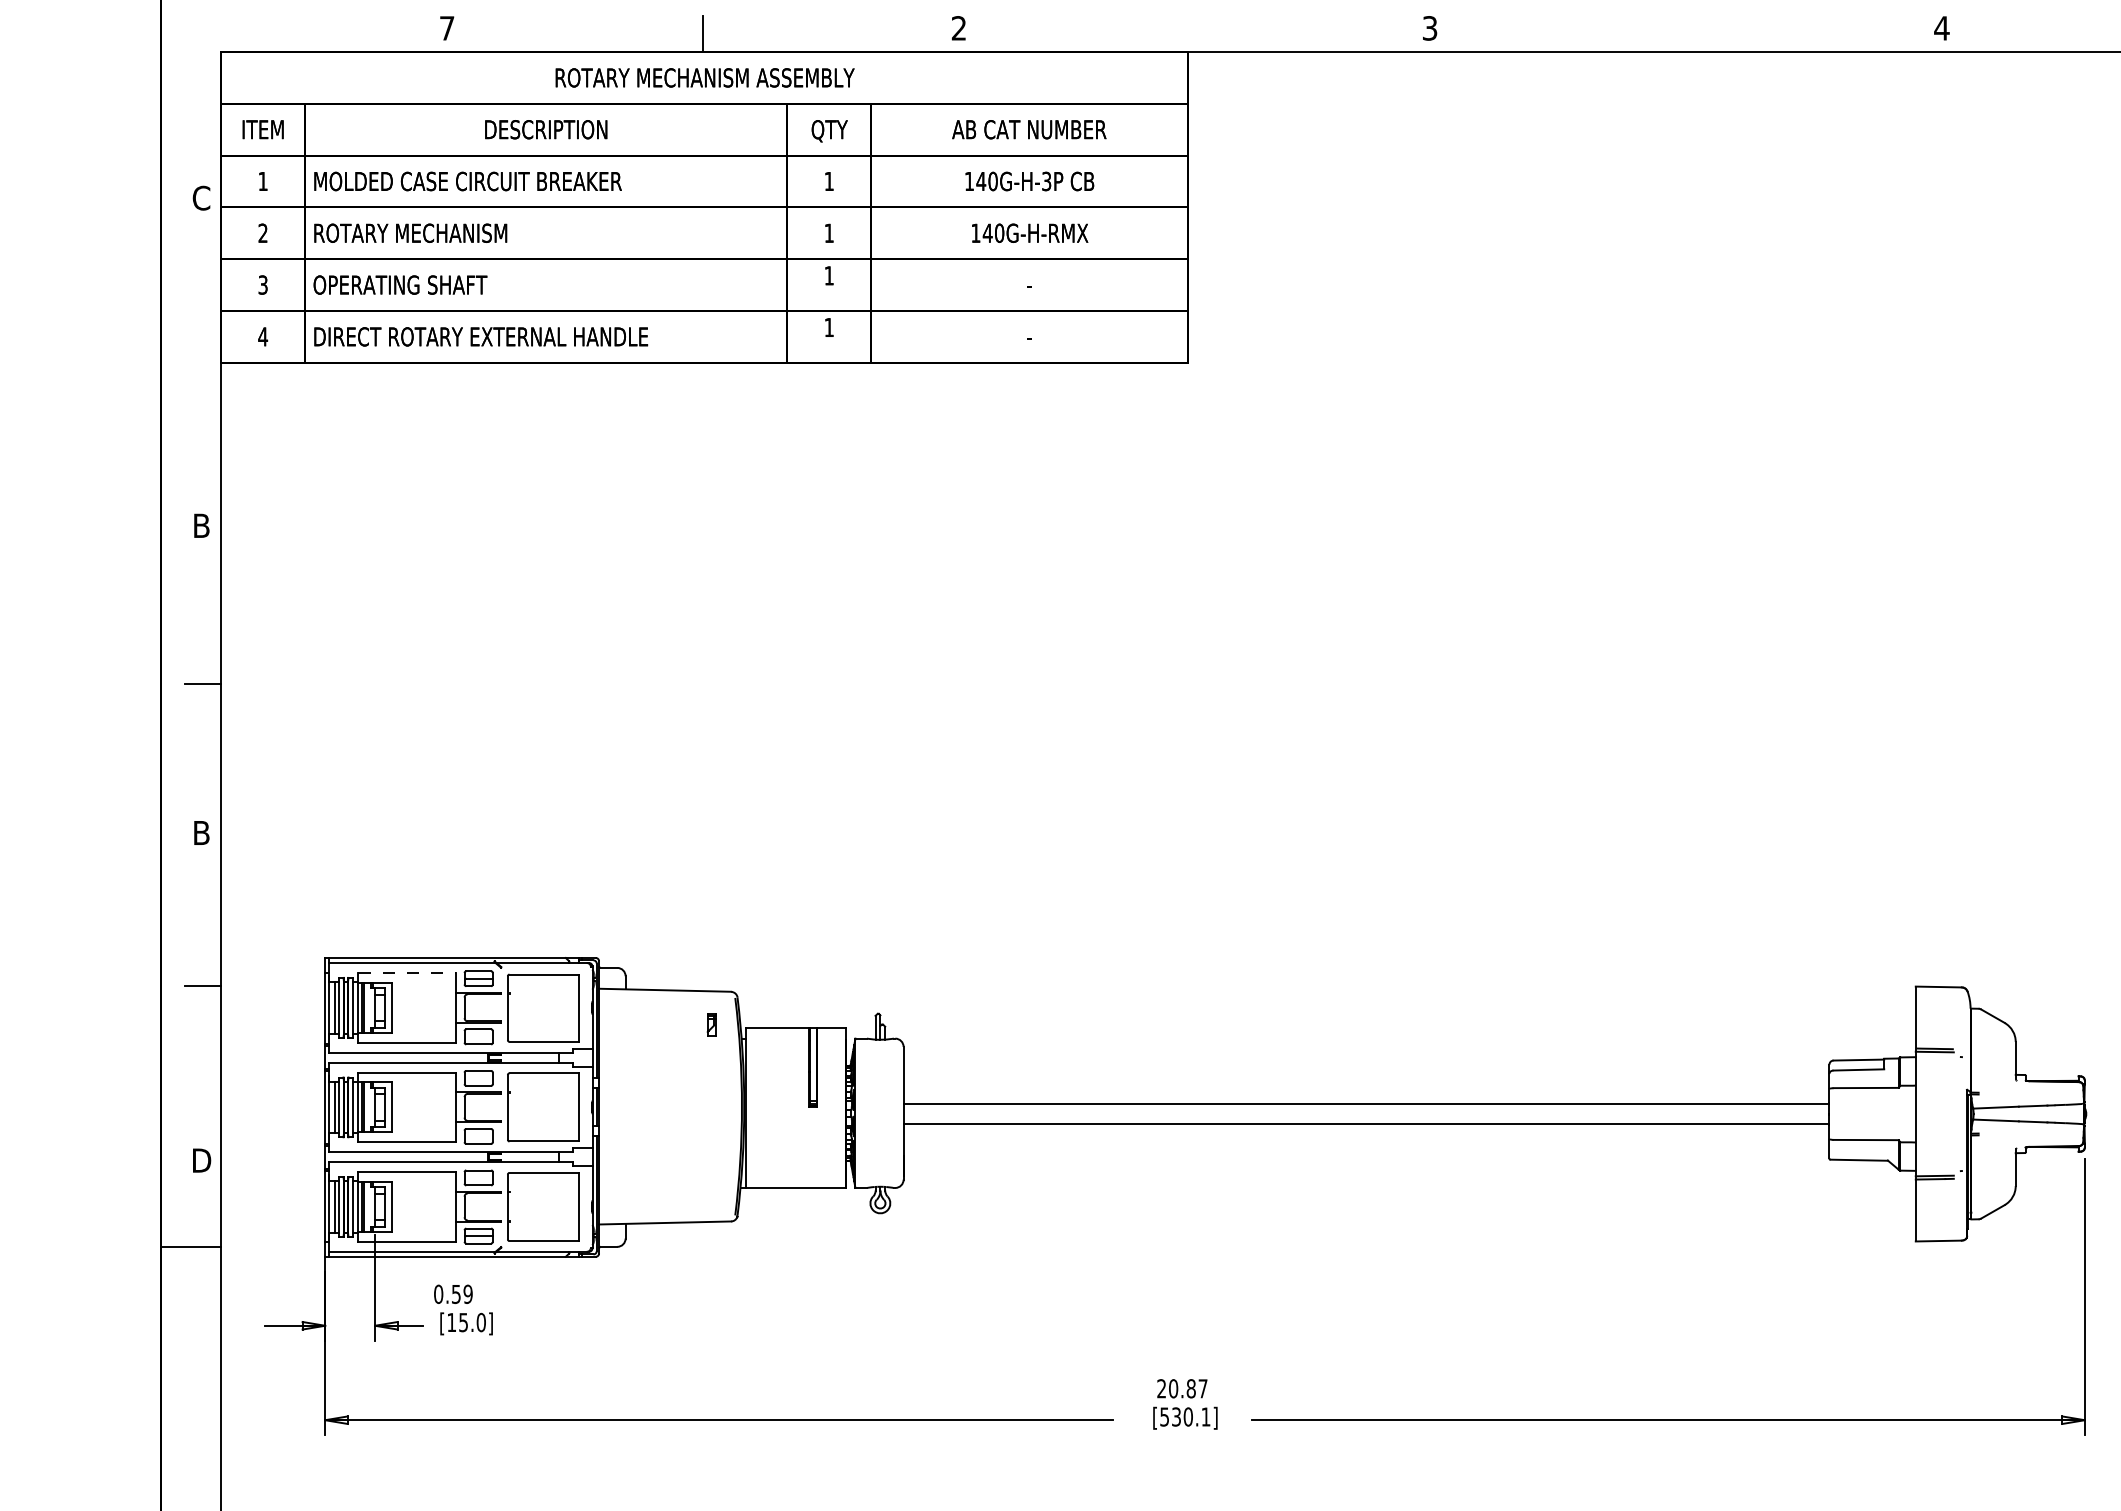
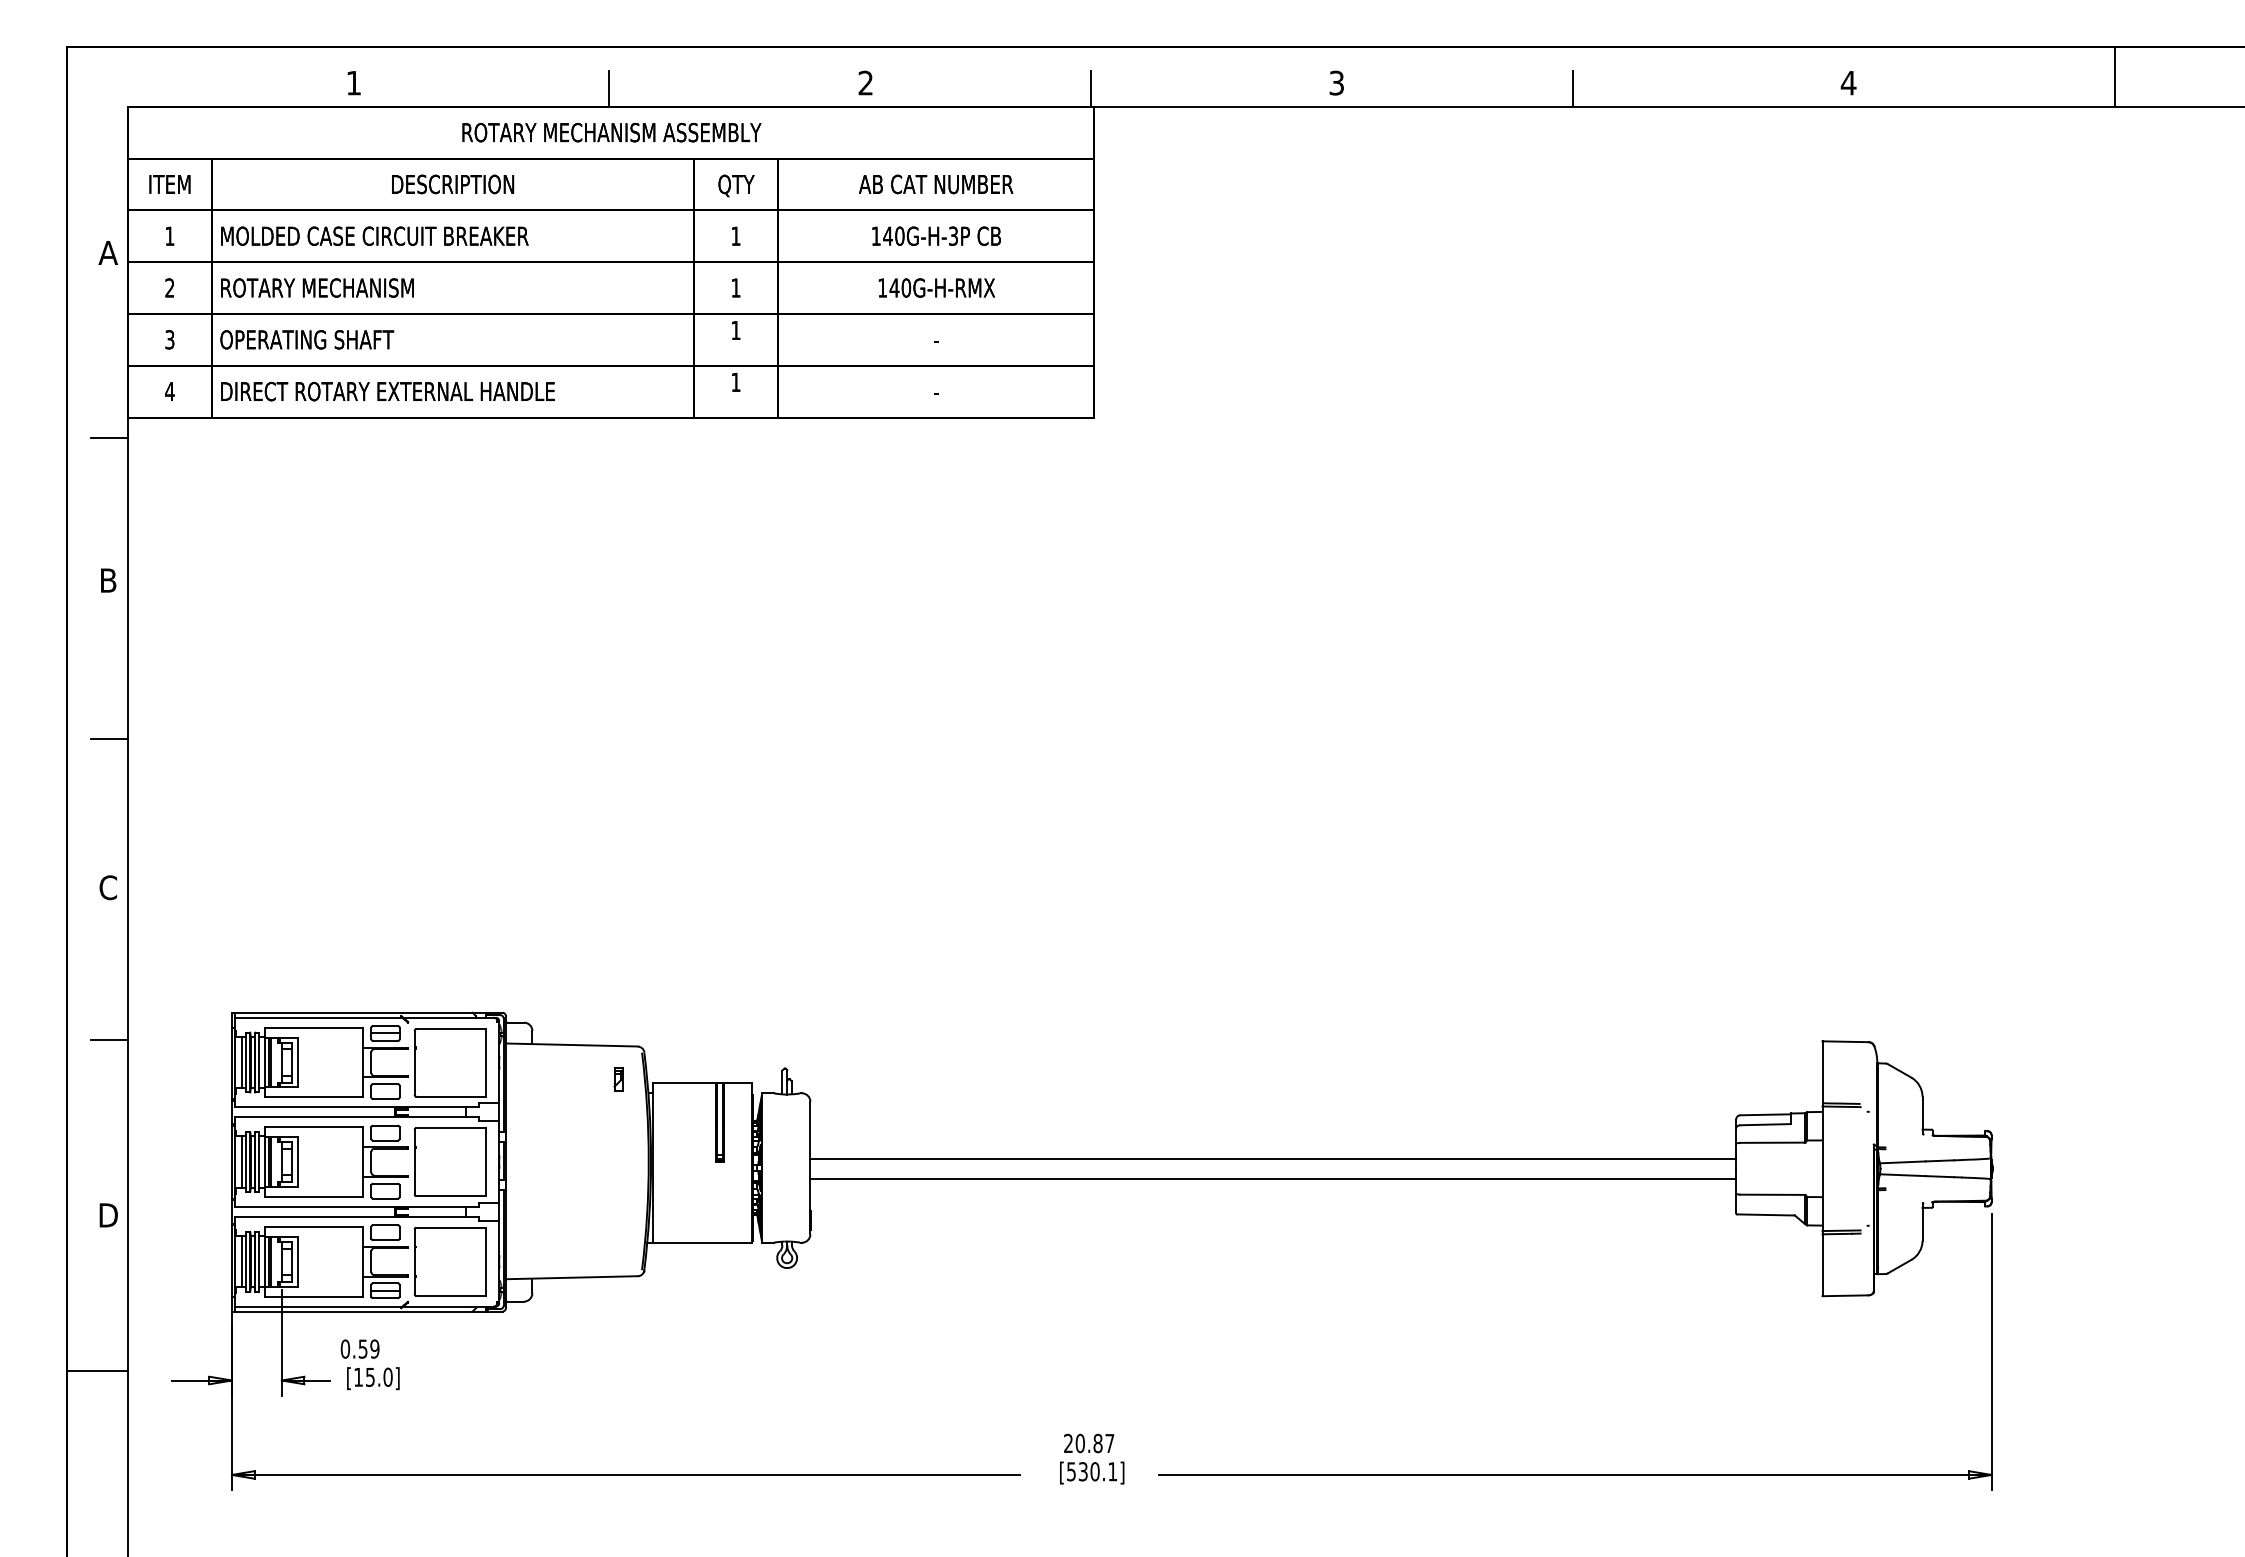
text: (446, 28) -> (353, 83), 7 -> 1
line: (1184, 33) -> (1091, 88), added
line: (1665, 33) -> (1572, 88), added
text: (200, 197) -> (107, 252), C -> A
line: (202, 383) -> (109, 438), added
text: (200, 832) -> (107, 887), B -> C
line: (407, 972) -> (314, 1027), dashed -> solid
line: (190, 1246) -> (97, 1371), moved

